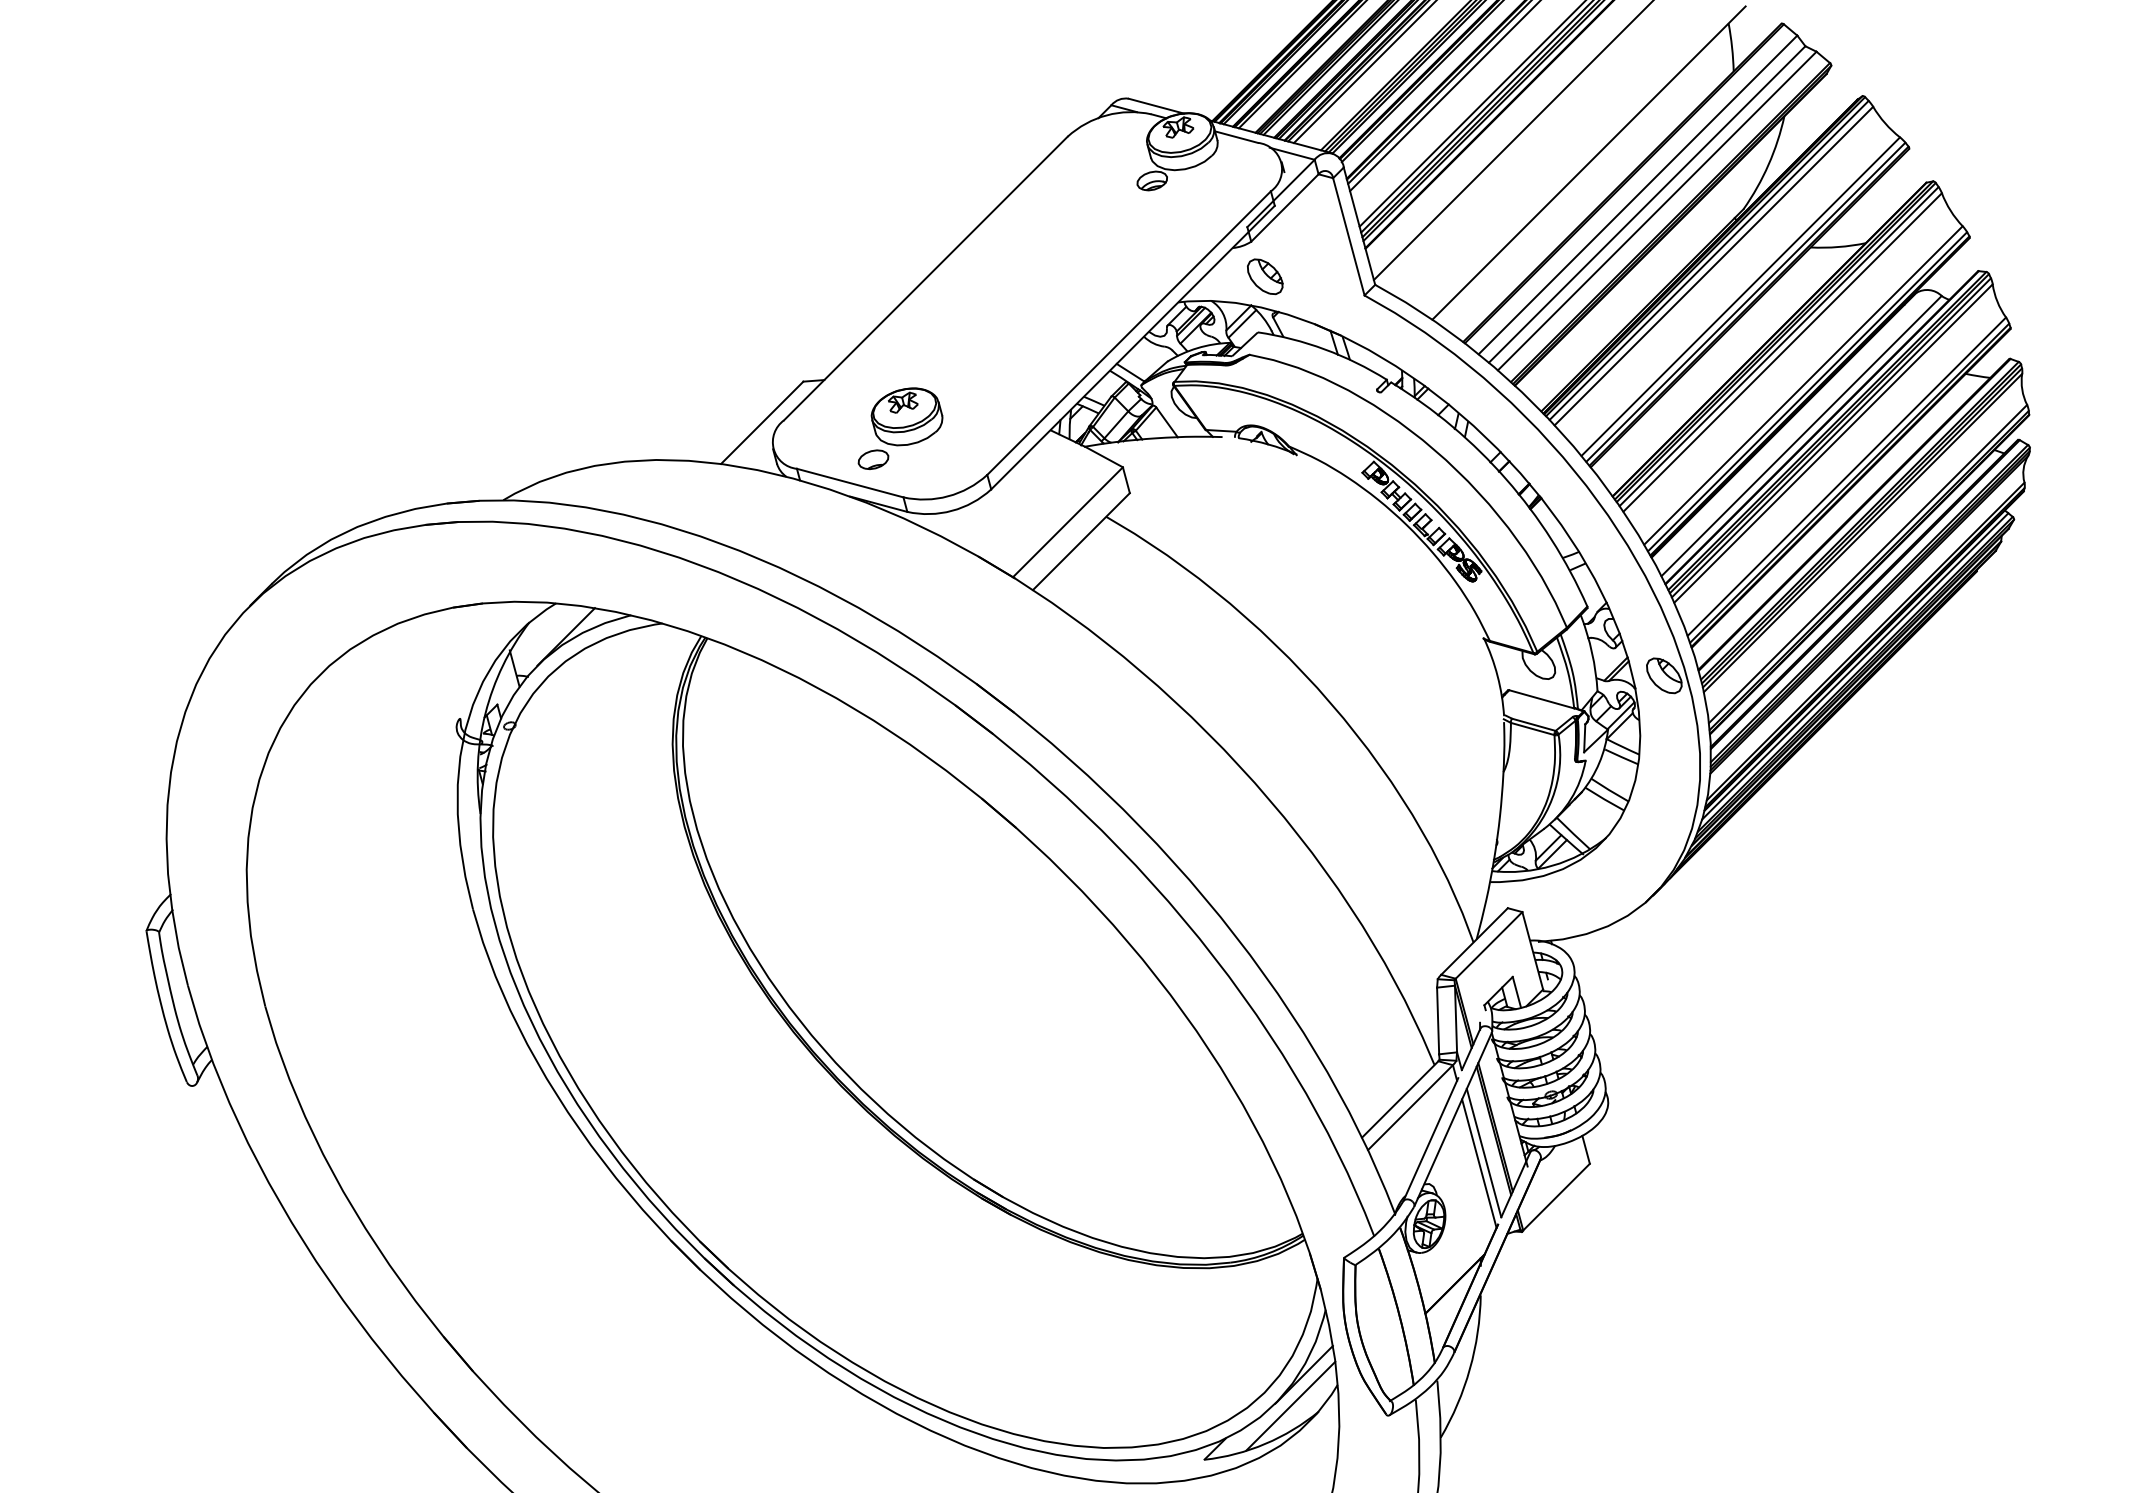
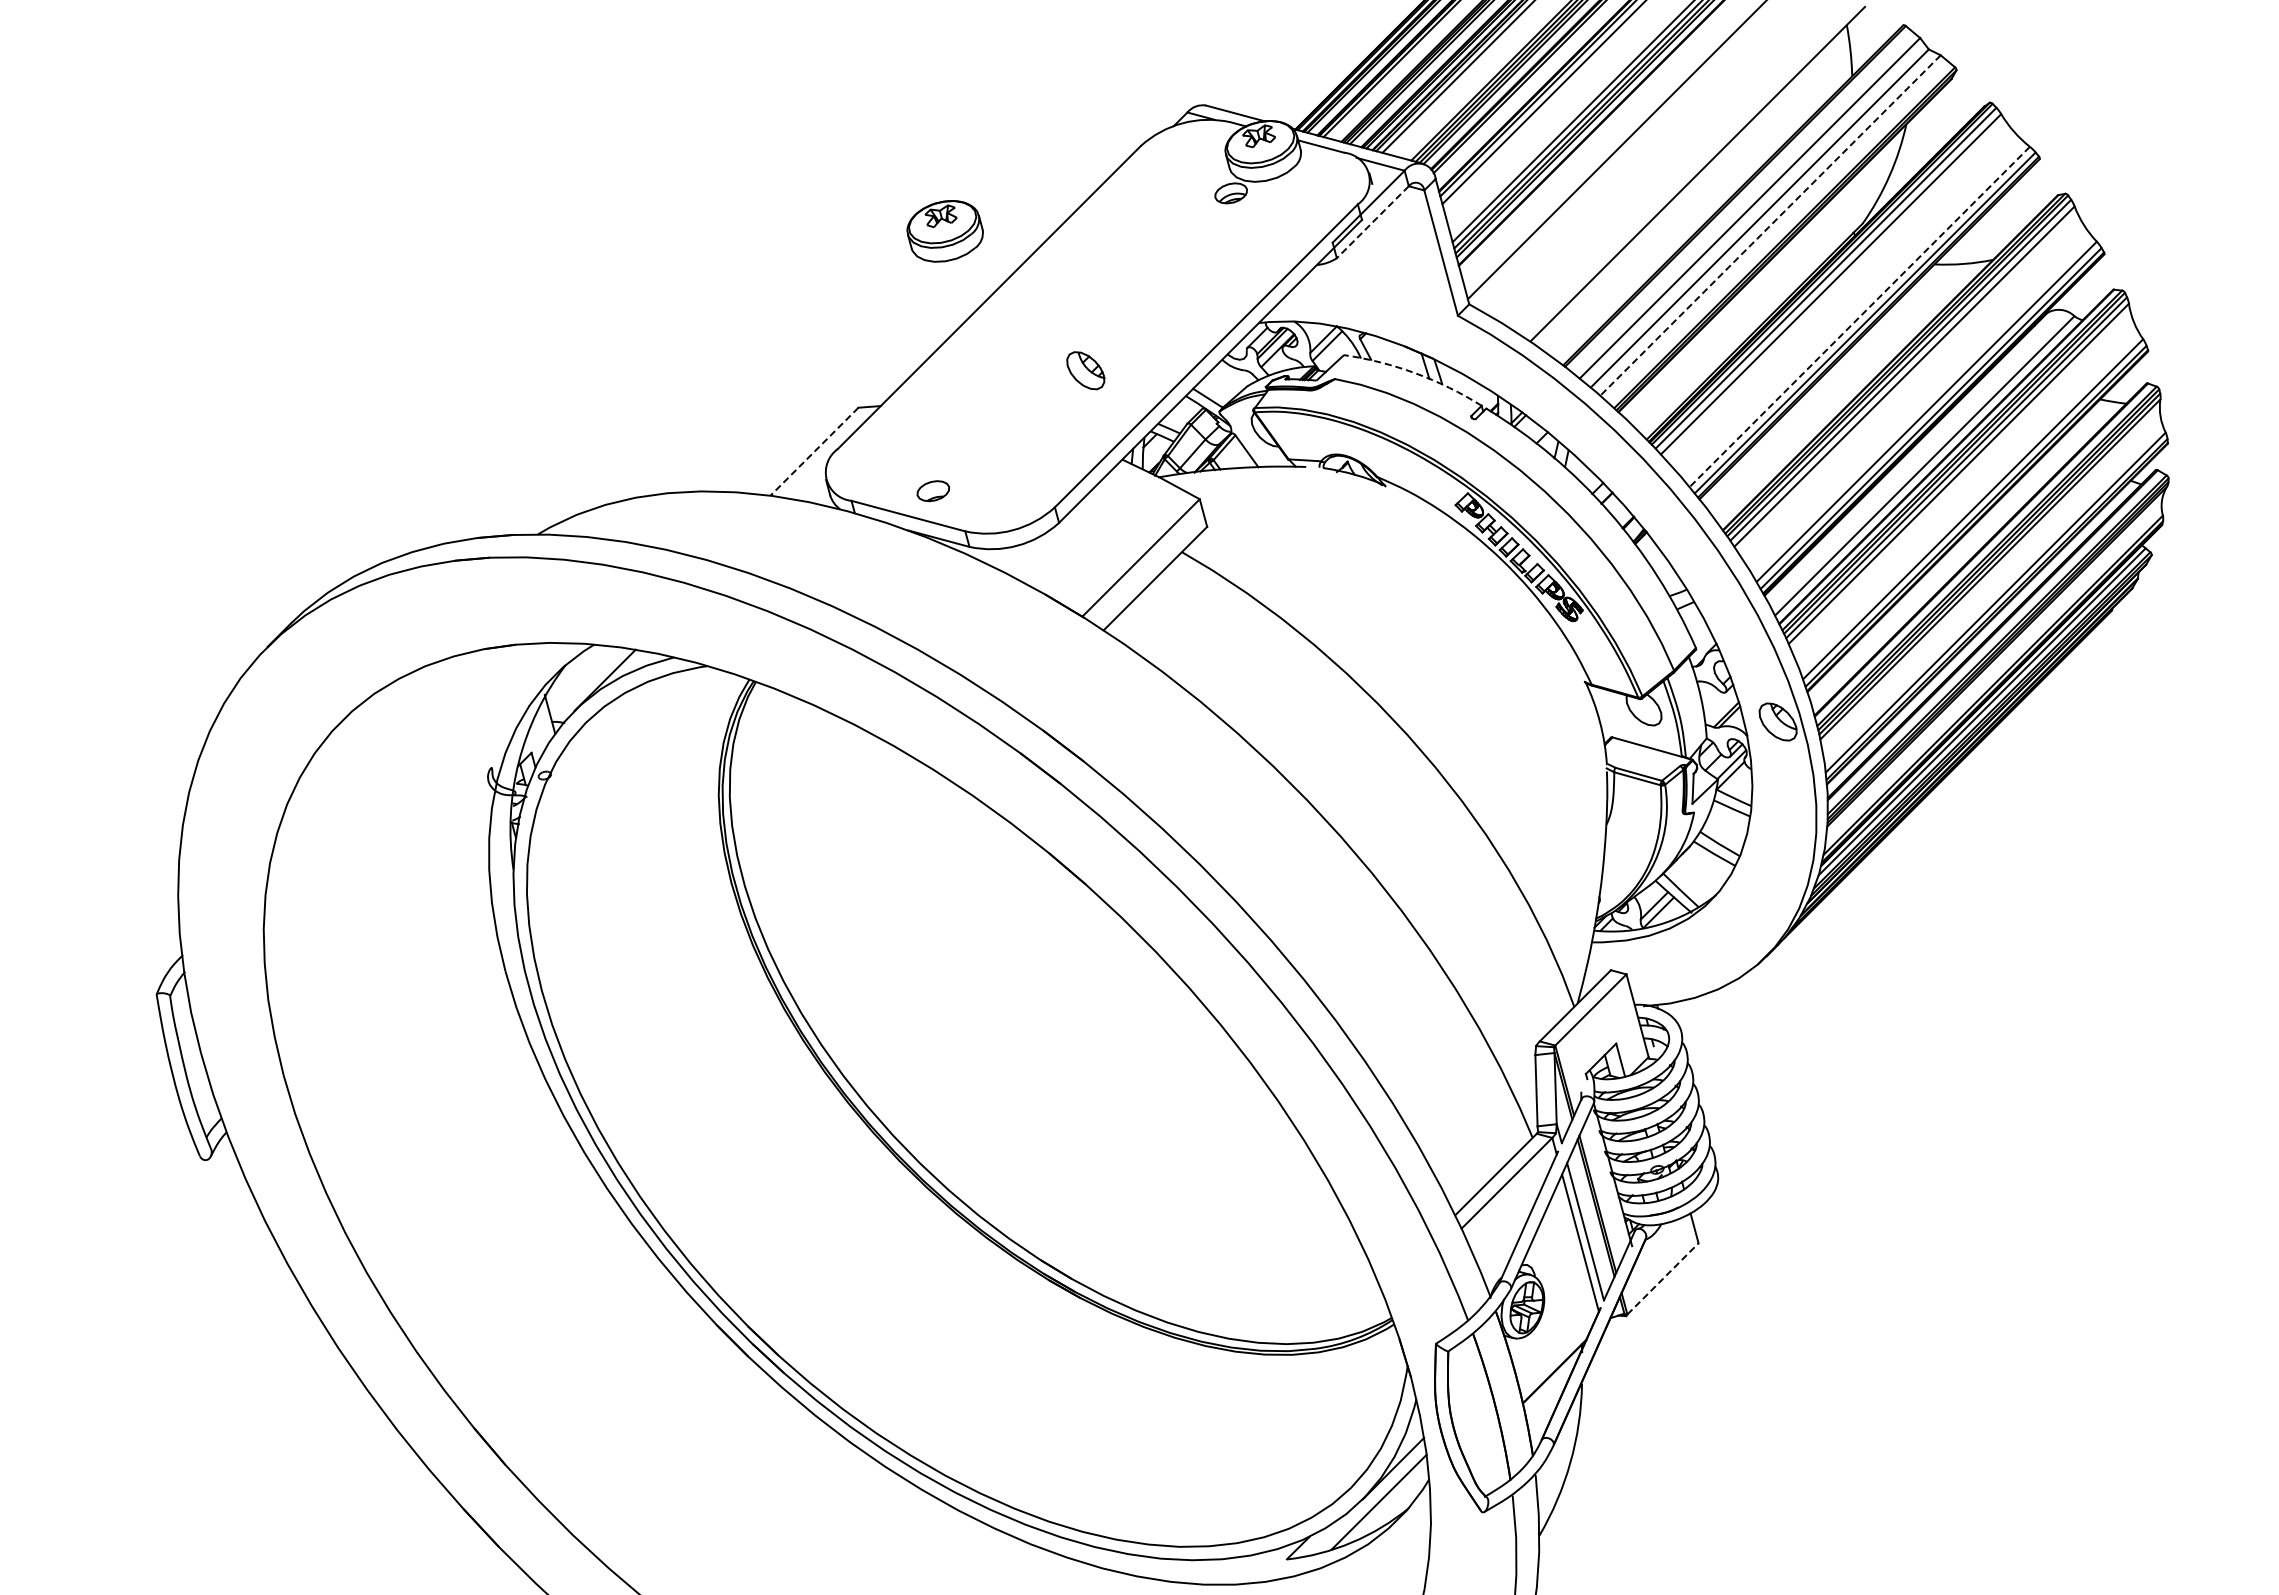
line: (1284, 208) -> (1372, 222), solid -> dashed
line: (1657, 211) -> (1770, 225), solid -> dashed
part: (1264, 276) -> (1085, 370), moved
line: (1740, 296) -> (1859, 316), solid -> dashed
arc: (1324, 349) -> (1415, 373), solid -> dashed
part: (906, 416) -> (944, 231), moved
line: (762, 423) -> (814, 452), solid -> dashed
line: (1557, 1196) -> (1663, 1278), solid -> dashed

